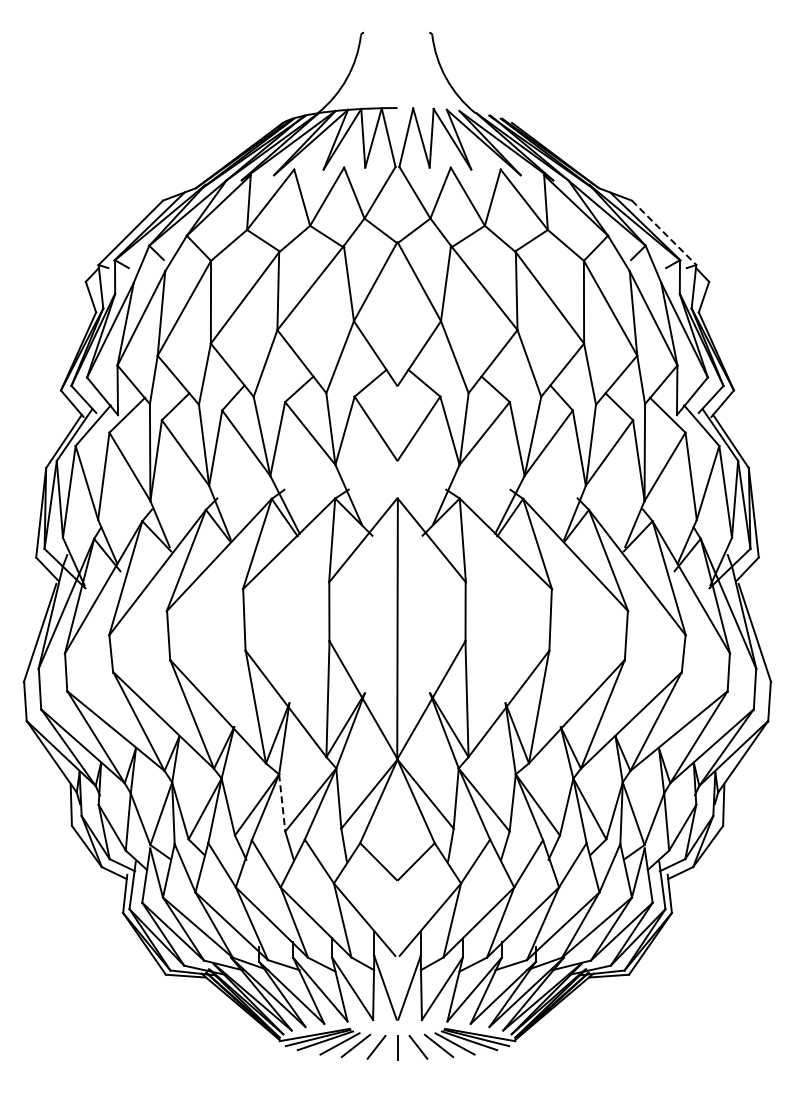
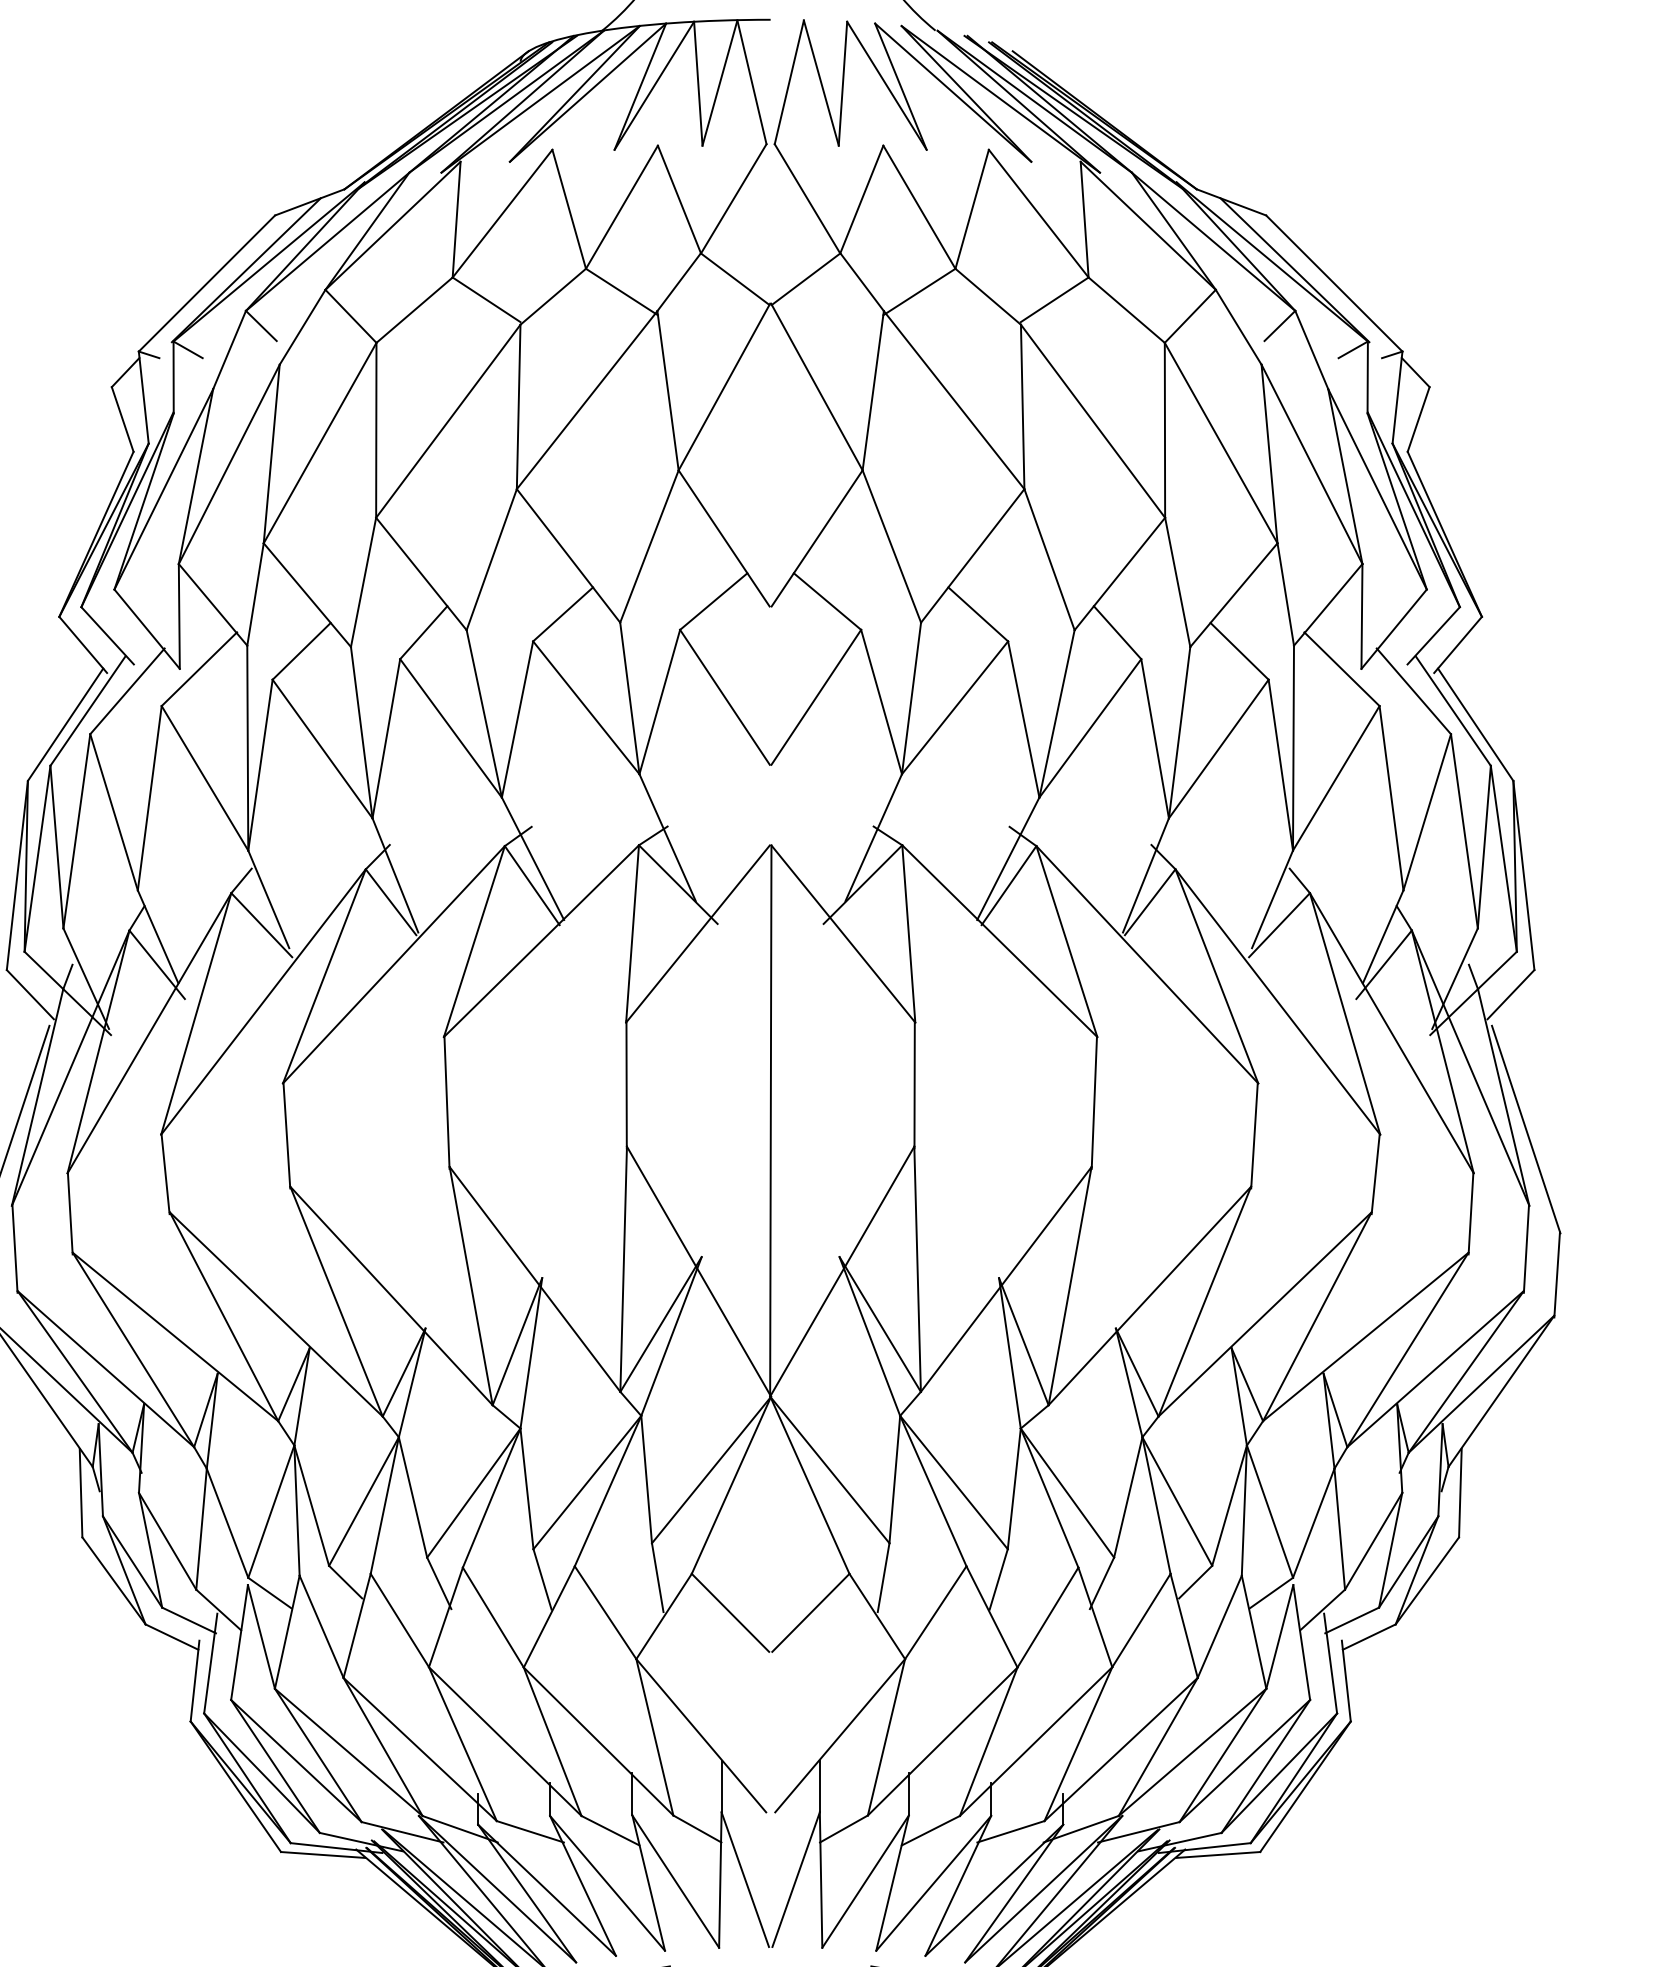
line: (664, 232) -> (1335, 282), dashed -> solid
line: (282, 802) -> (527, 1487), dashed -> solid

